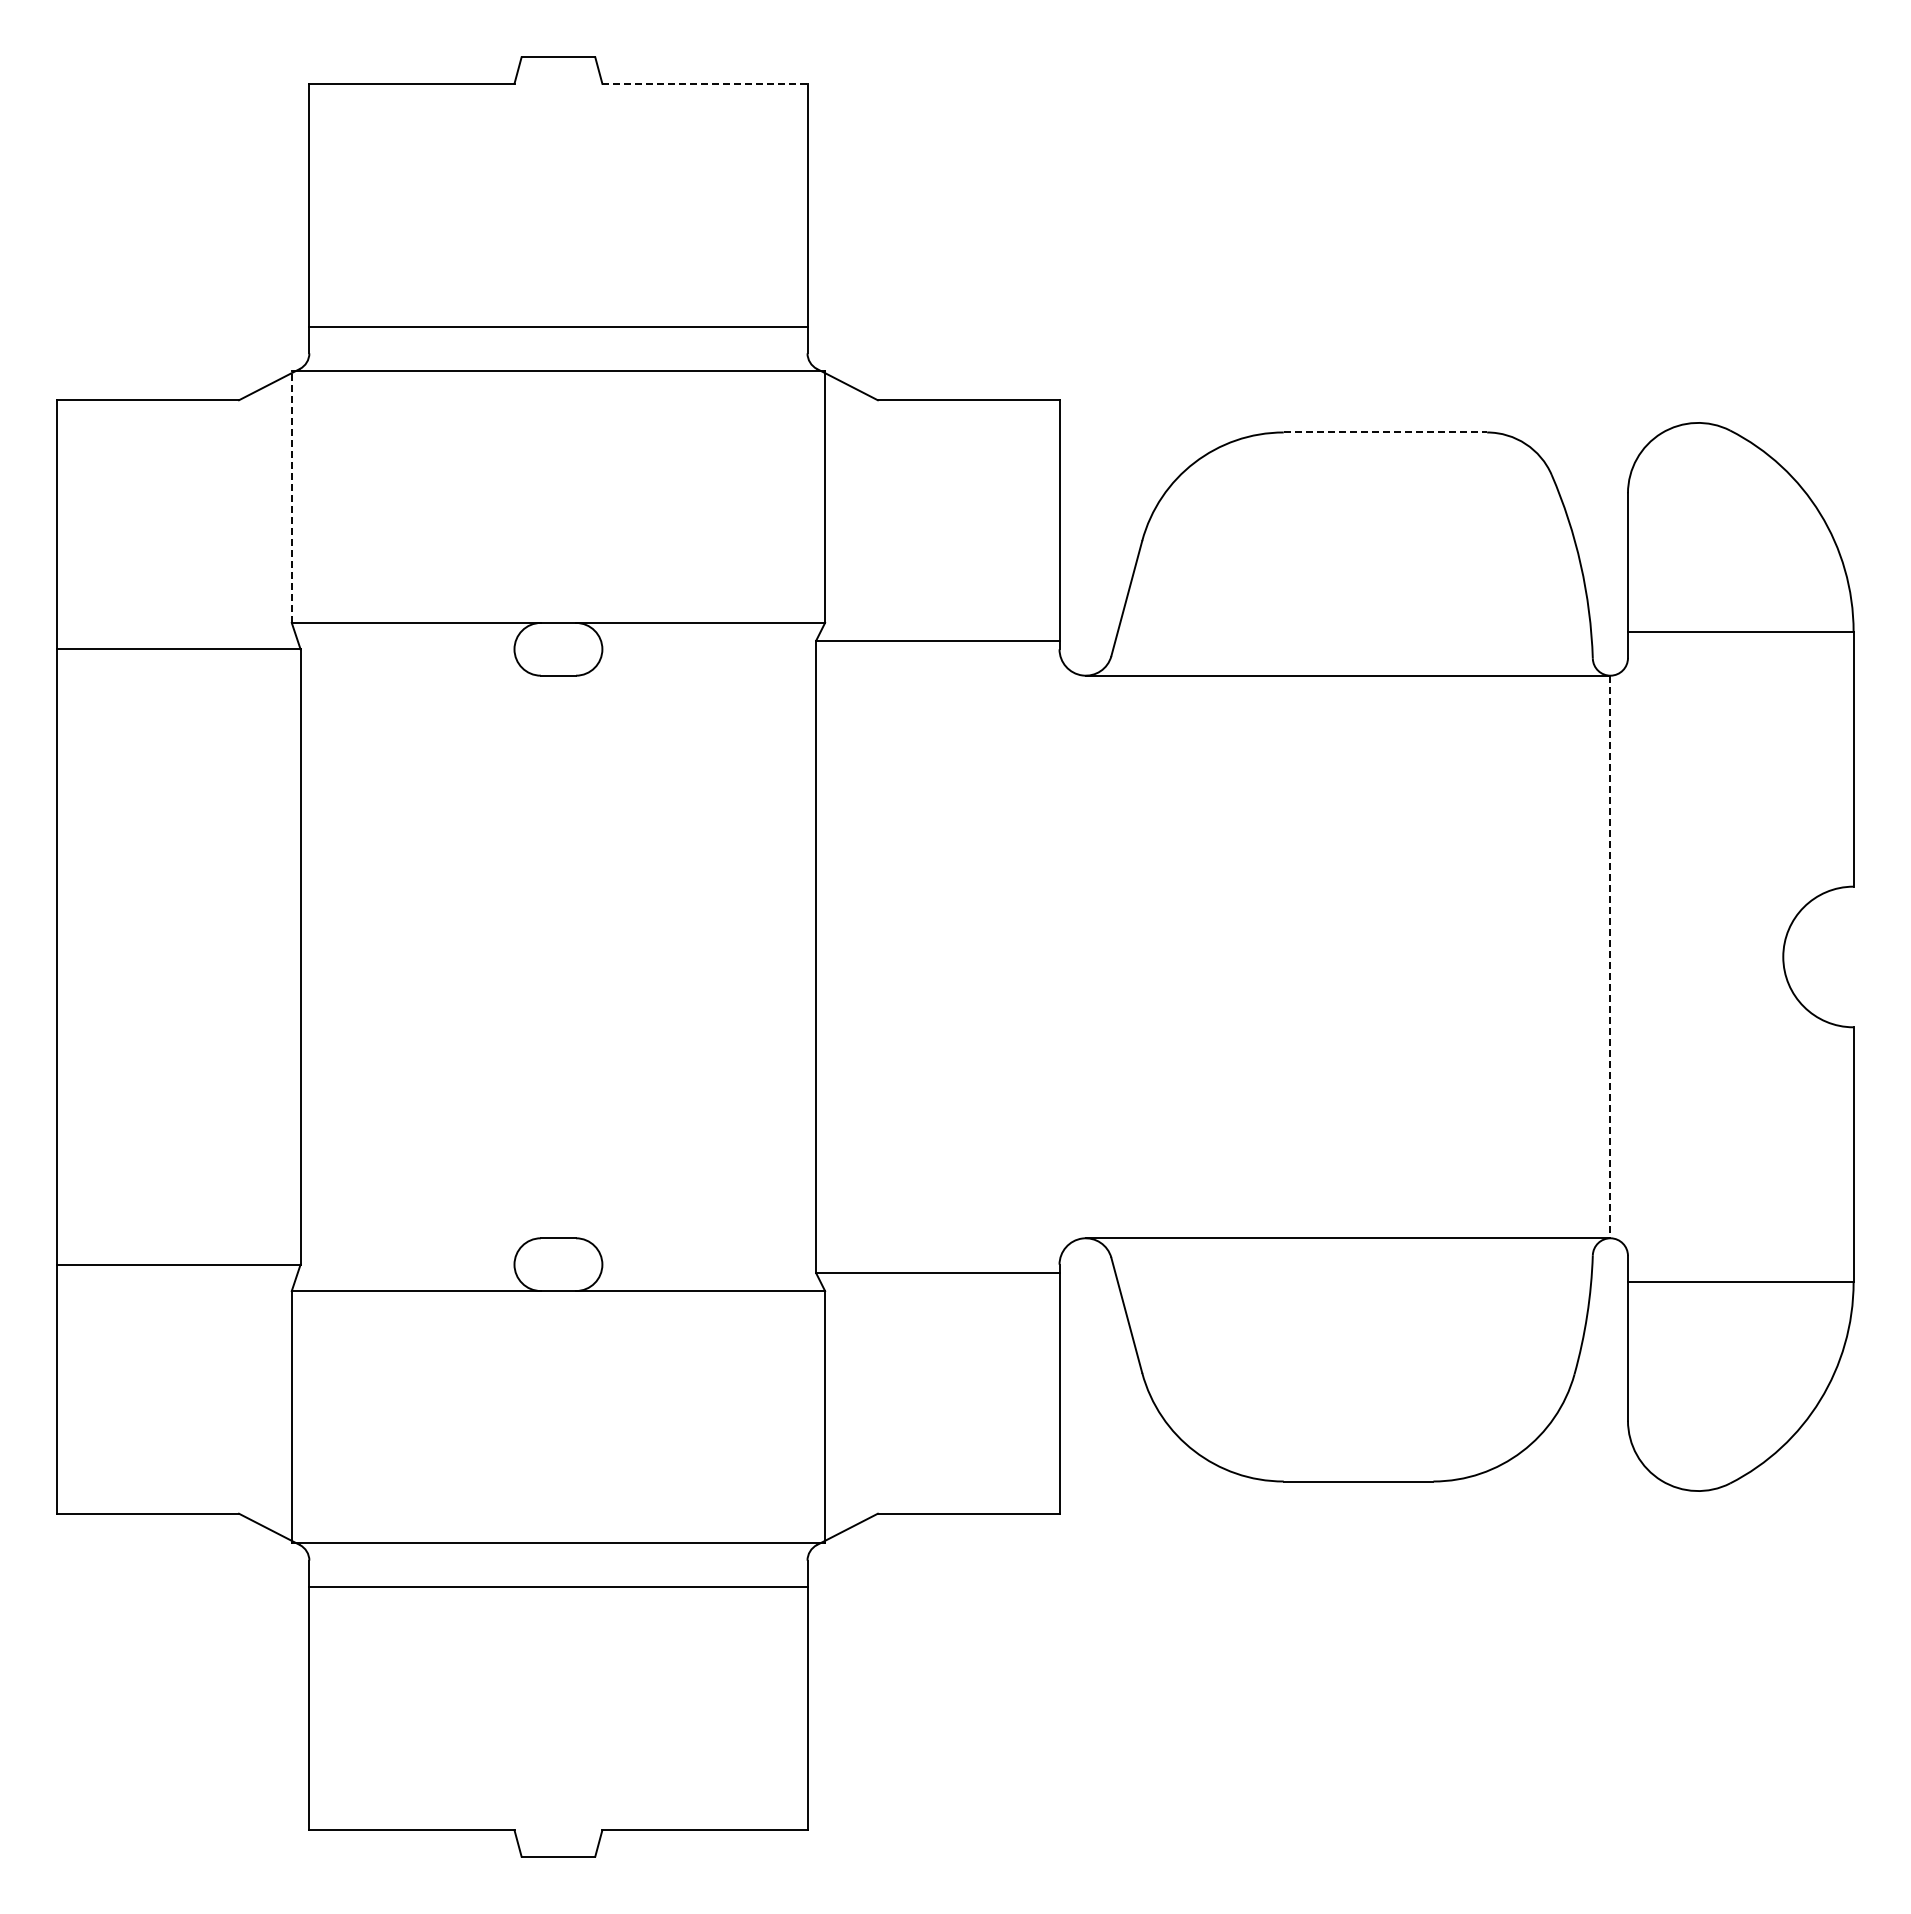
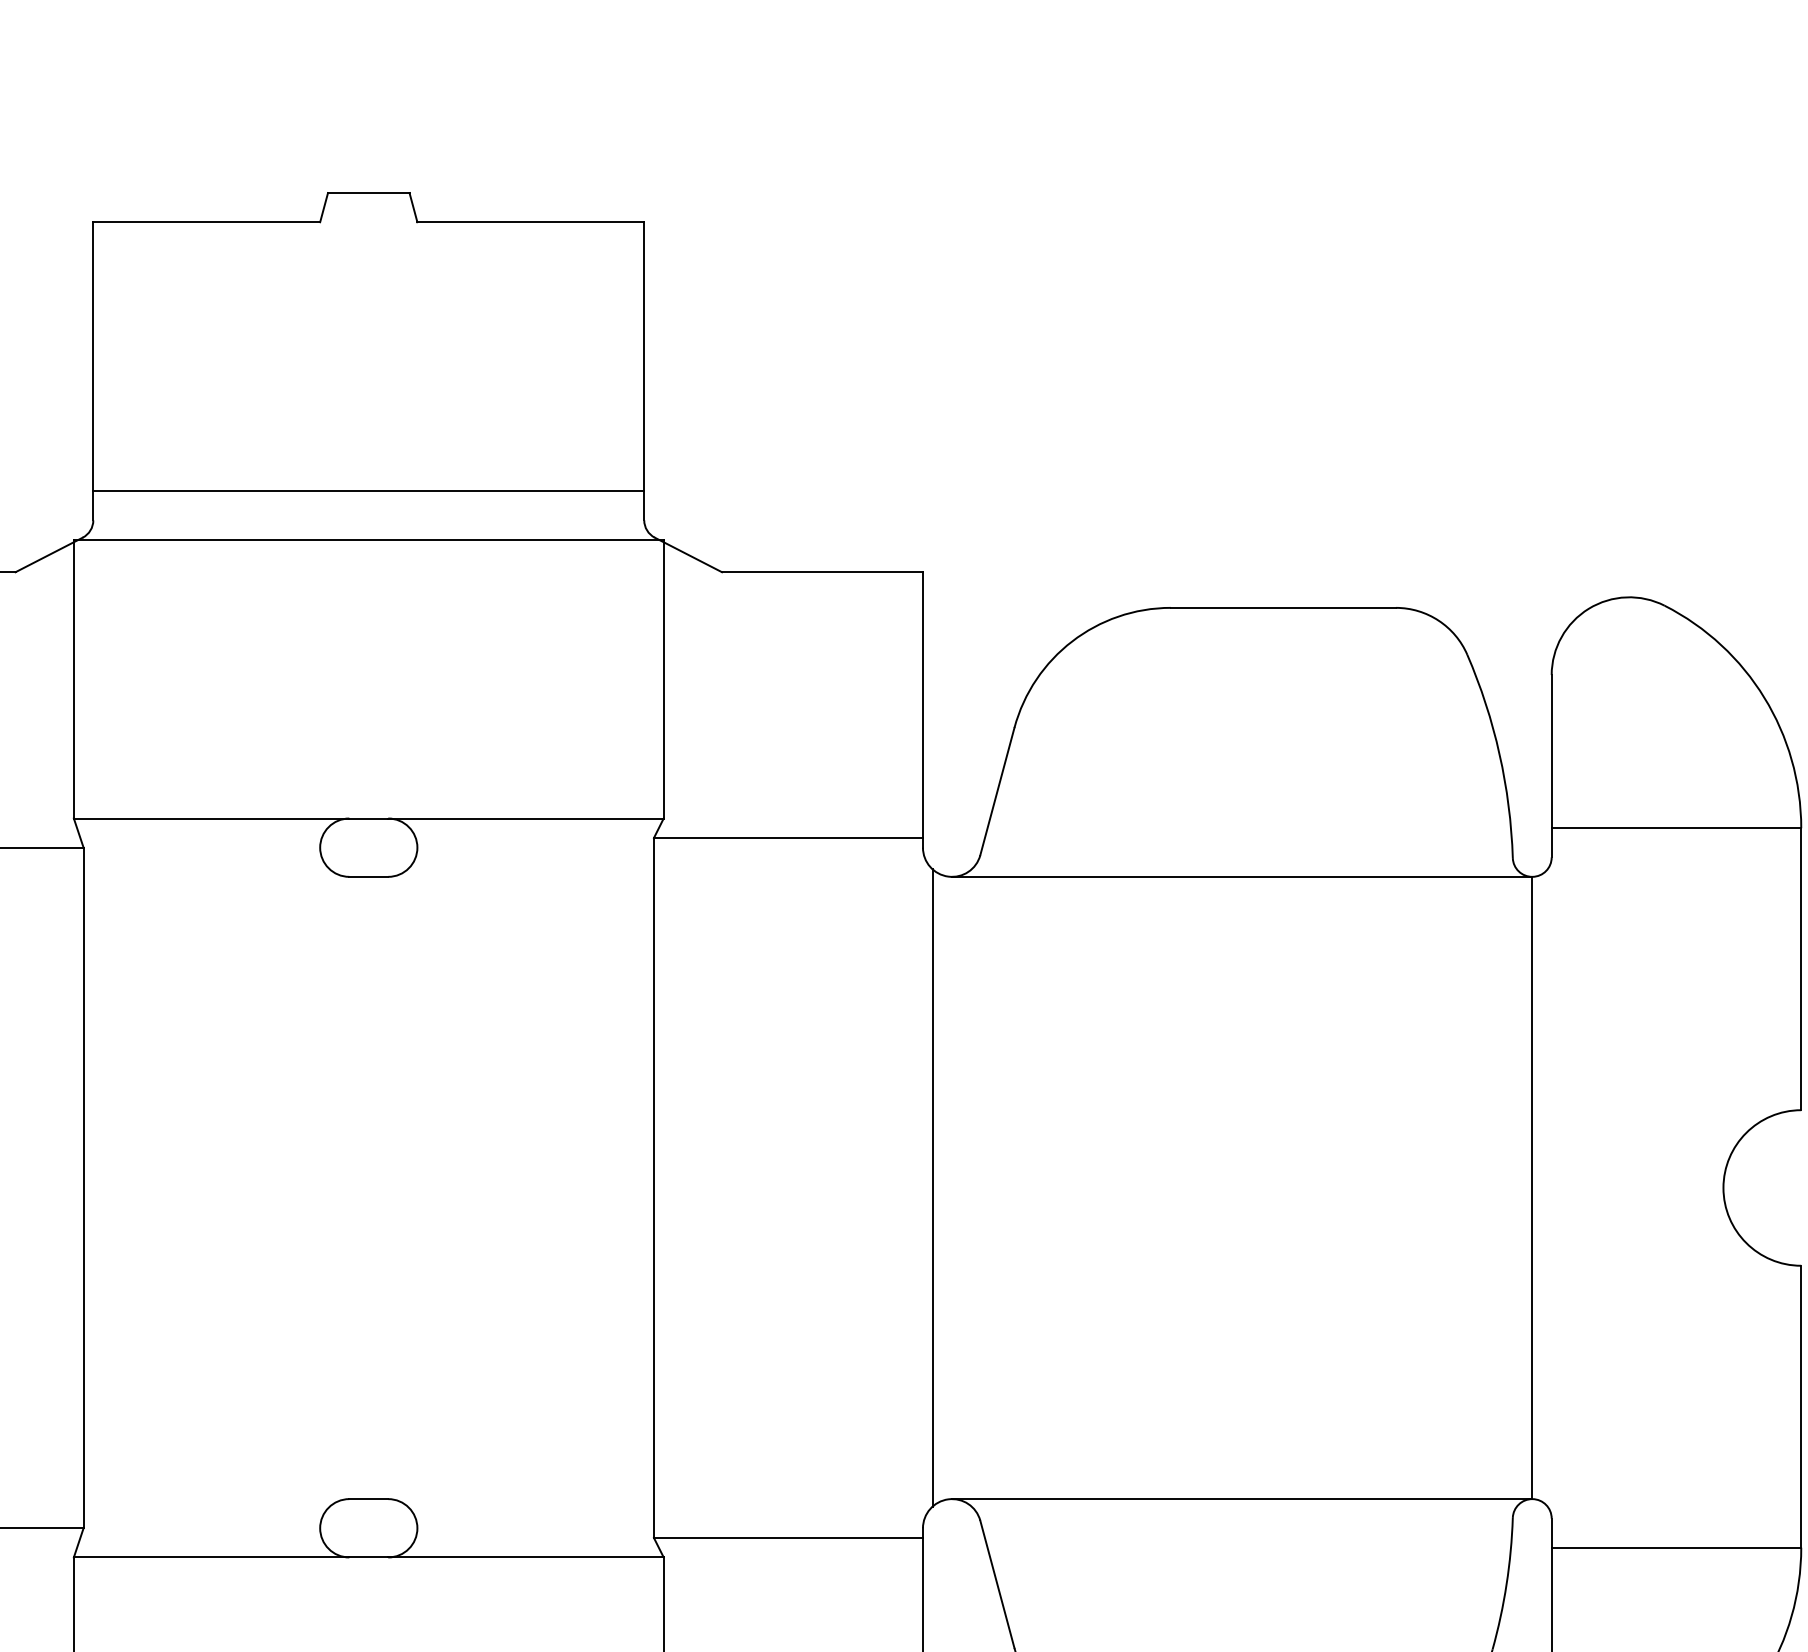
line: (704, 83) -> (530, 221), dashed -> solid
line: (1385, 432) -> (1283, 607), dashed -> solid
line: (291, 496) -> (73, 678), dashed -> solid
line: (1068, 956) -> (932, 1187), added
line: (1610, 957) -> (1532, 1188), dashed -> solid

